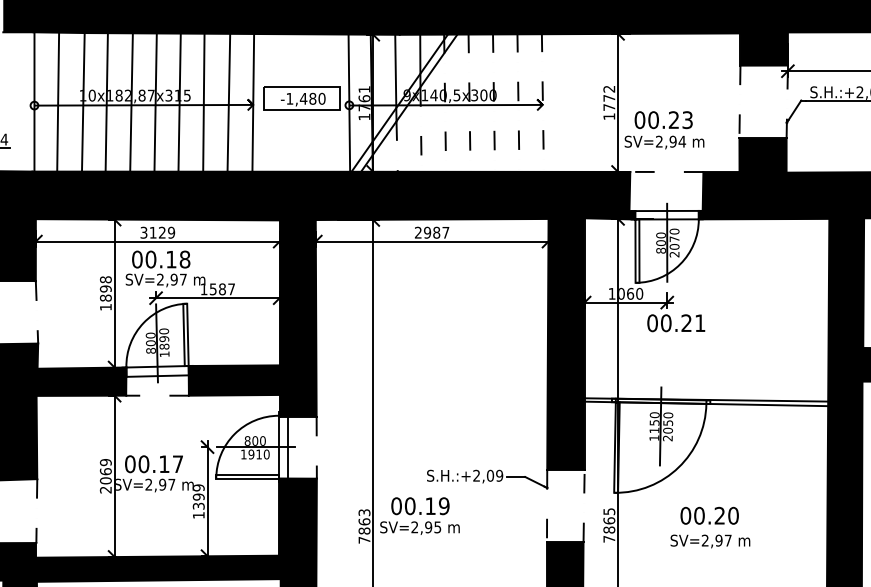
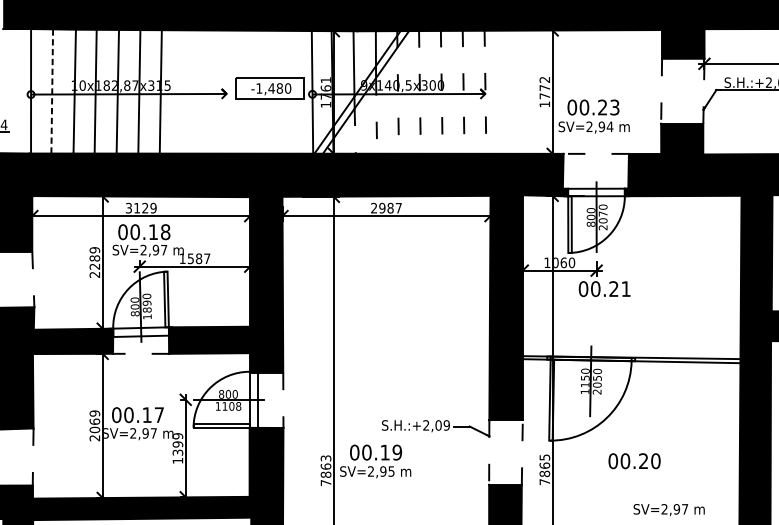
line: (58, 102) -> (52, 91), solid -> dashed
line: (203, 102) -> (182, 91), removed
line: (228, 102) -> (204, 91), removed
line: (253, 102) -> (226, 91), removed
text: (105, 293) -> (94, 262), 1898 -> 2289
text: (258, 454) -> (231, 406), 1910 -> 1108
text: (710, 541) -> (669, 510), moved

